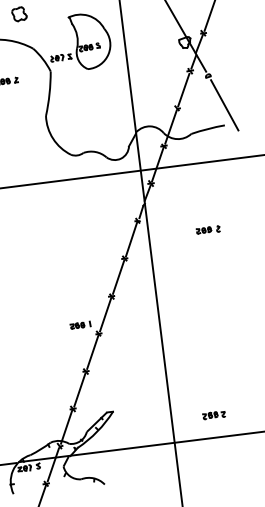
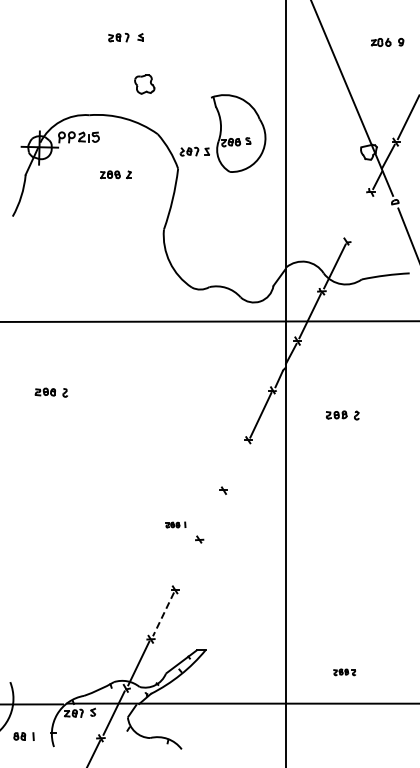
line: (183, 89) -> (358, 216), removed
part: (208, 230) -> (342, 415), moved
line: (118, 277) -> (236, 465), removed
line: (105, 314) -> (211, 514), removed
part: (80, 324) -> (175, 524), size x0.7
line: (92, 352) -> (187, 564), removed
line: (79, 390) -> (163, 614), solid -> dashed
part: (213, 415) -> (344, 672), size x0.7

